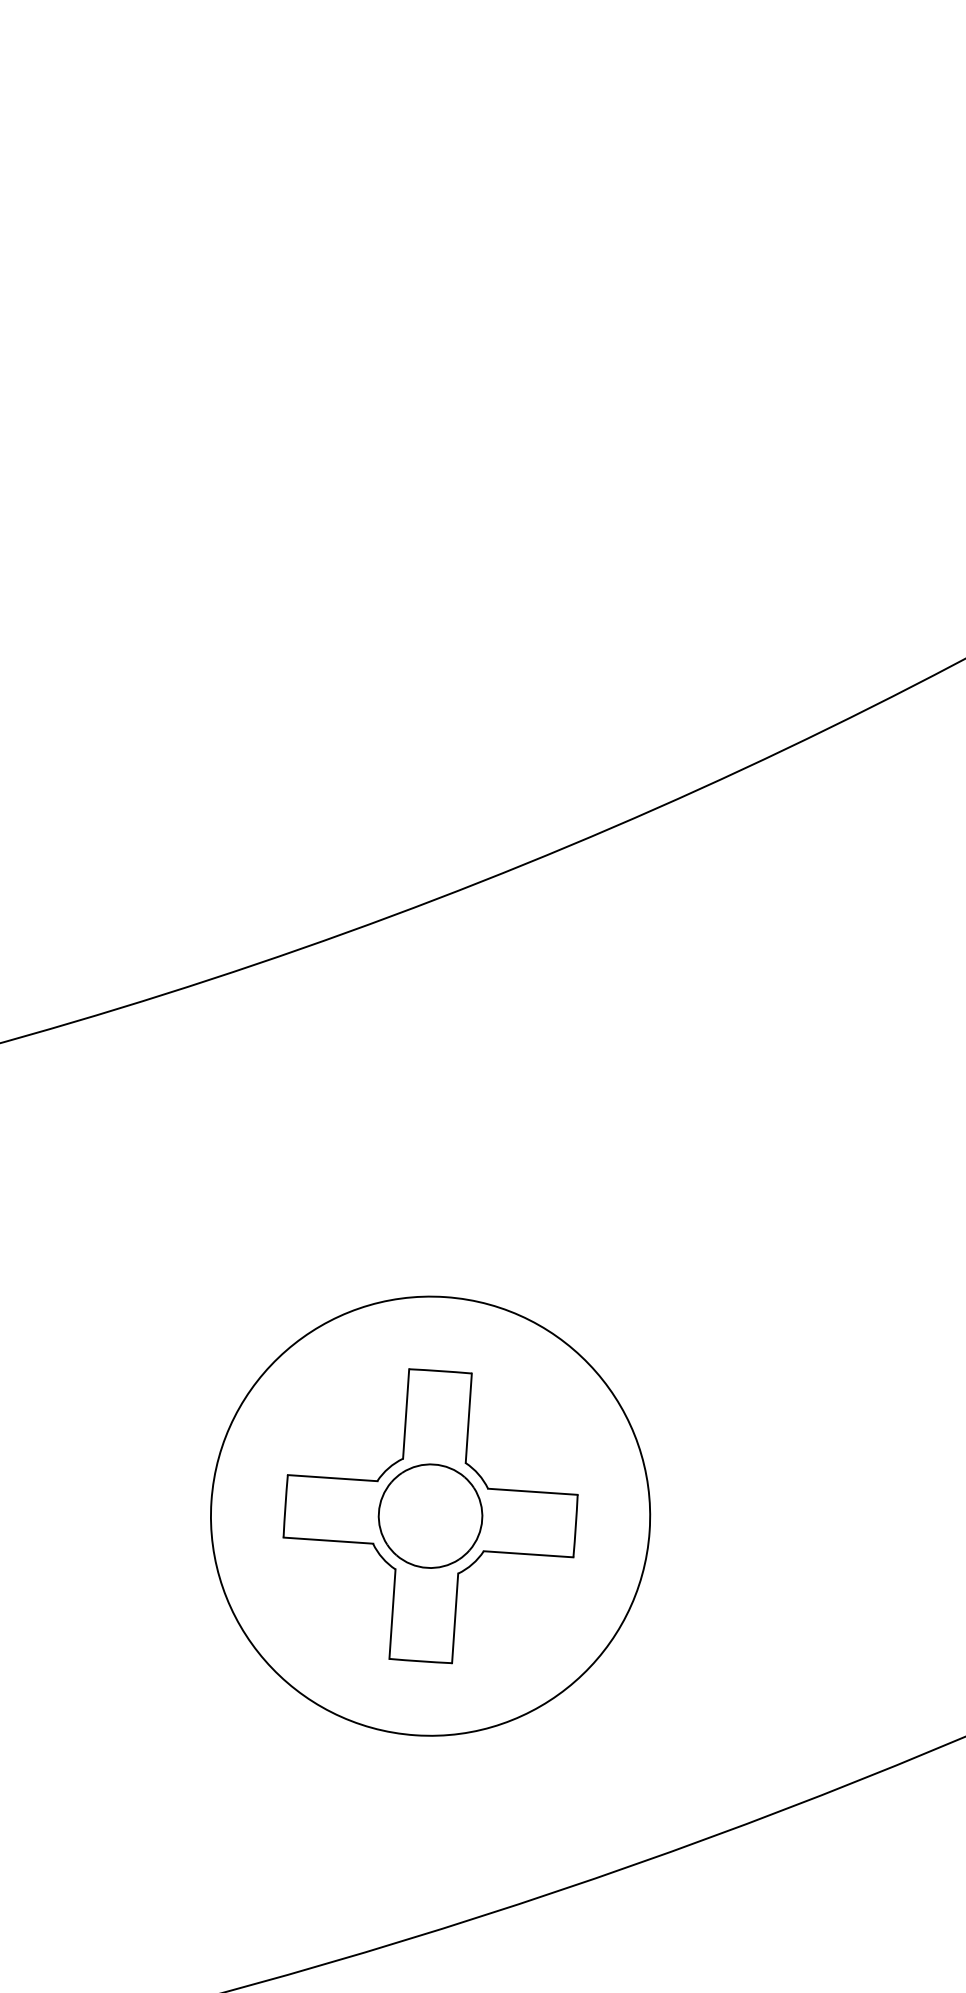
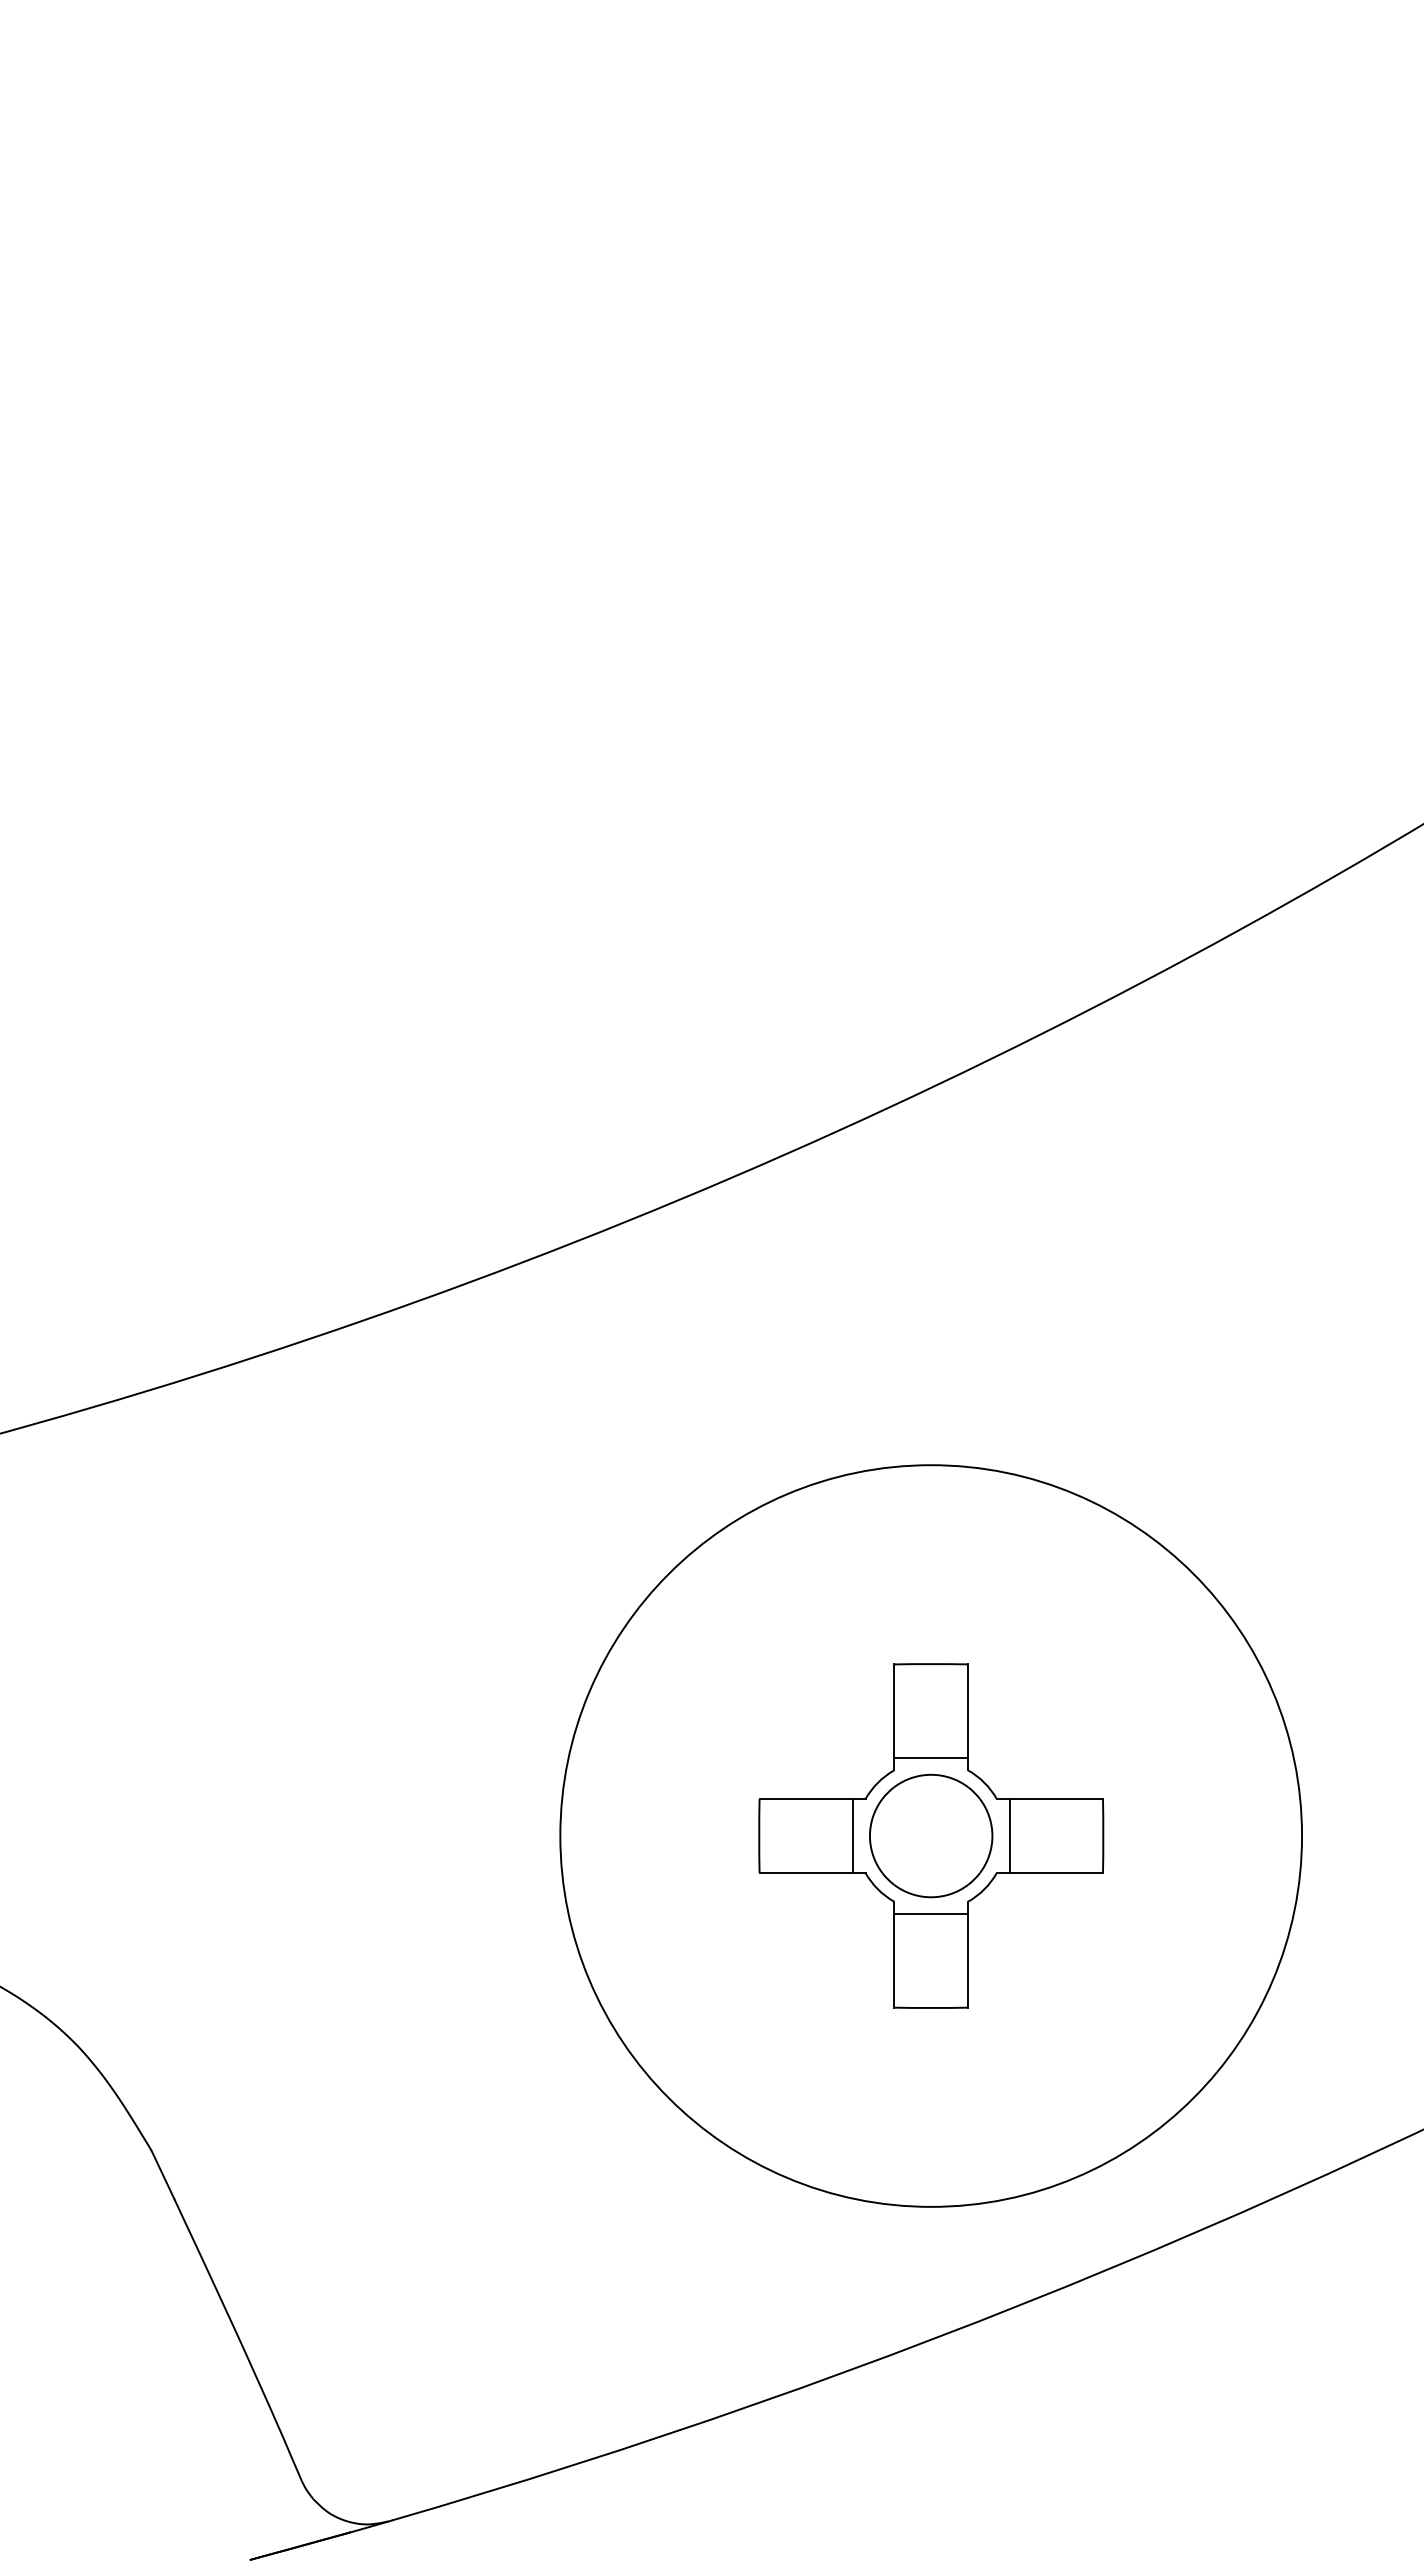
line: (435, 1449) -> (931, 1757), added
line: (364, 1512) -> (852, 1836), added
circle: (430, 1515) -> (931, 1835), size x1.43
line: (496, 1521) -> (1009, 1836), added
line: (426, 1582) -> (931, 1914), added

